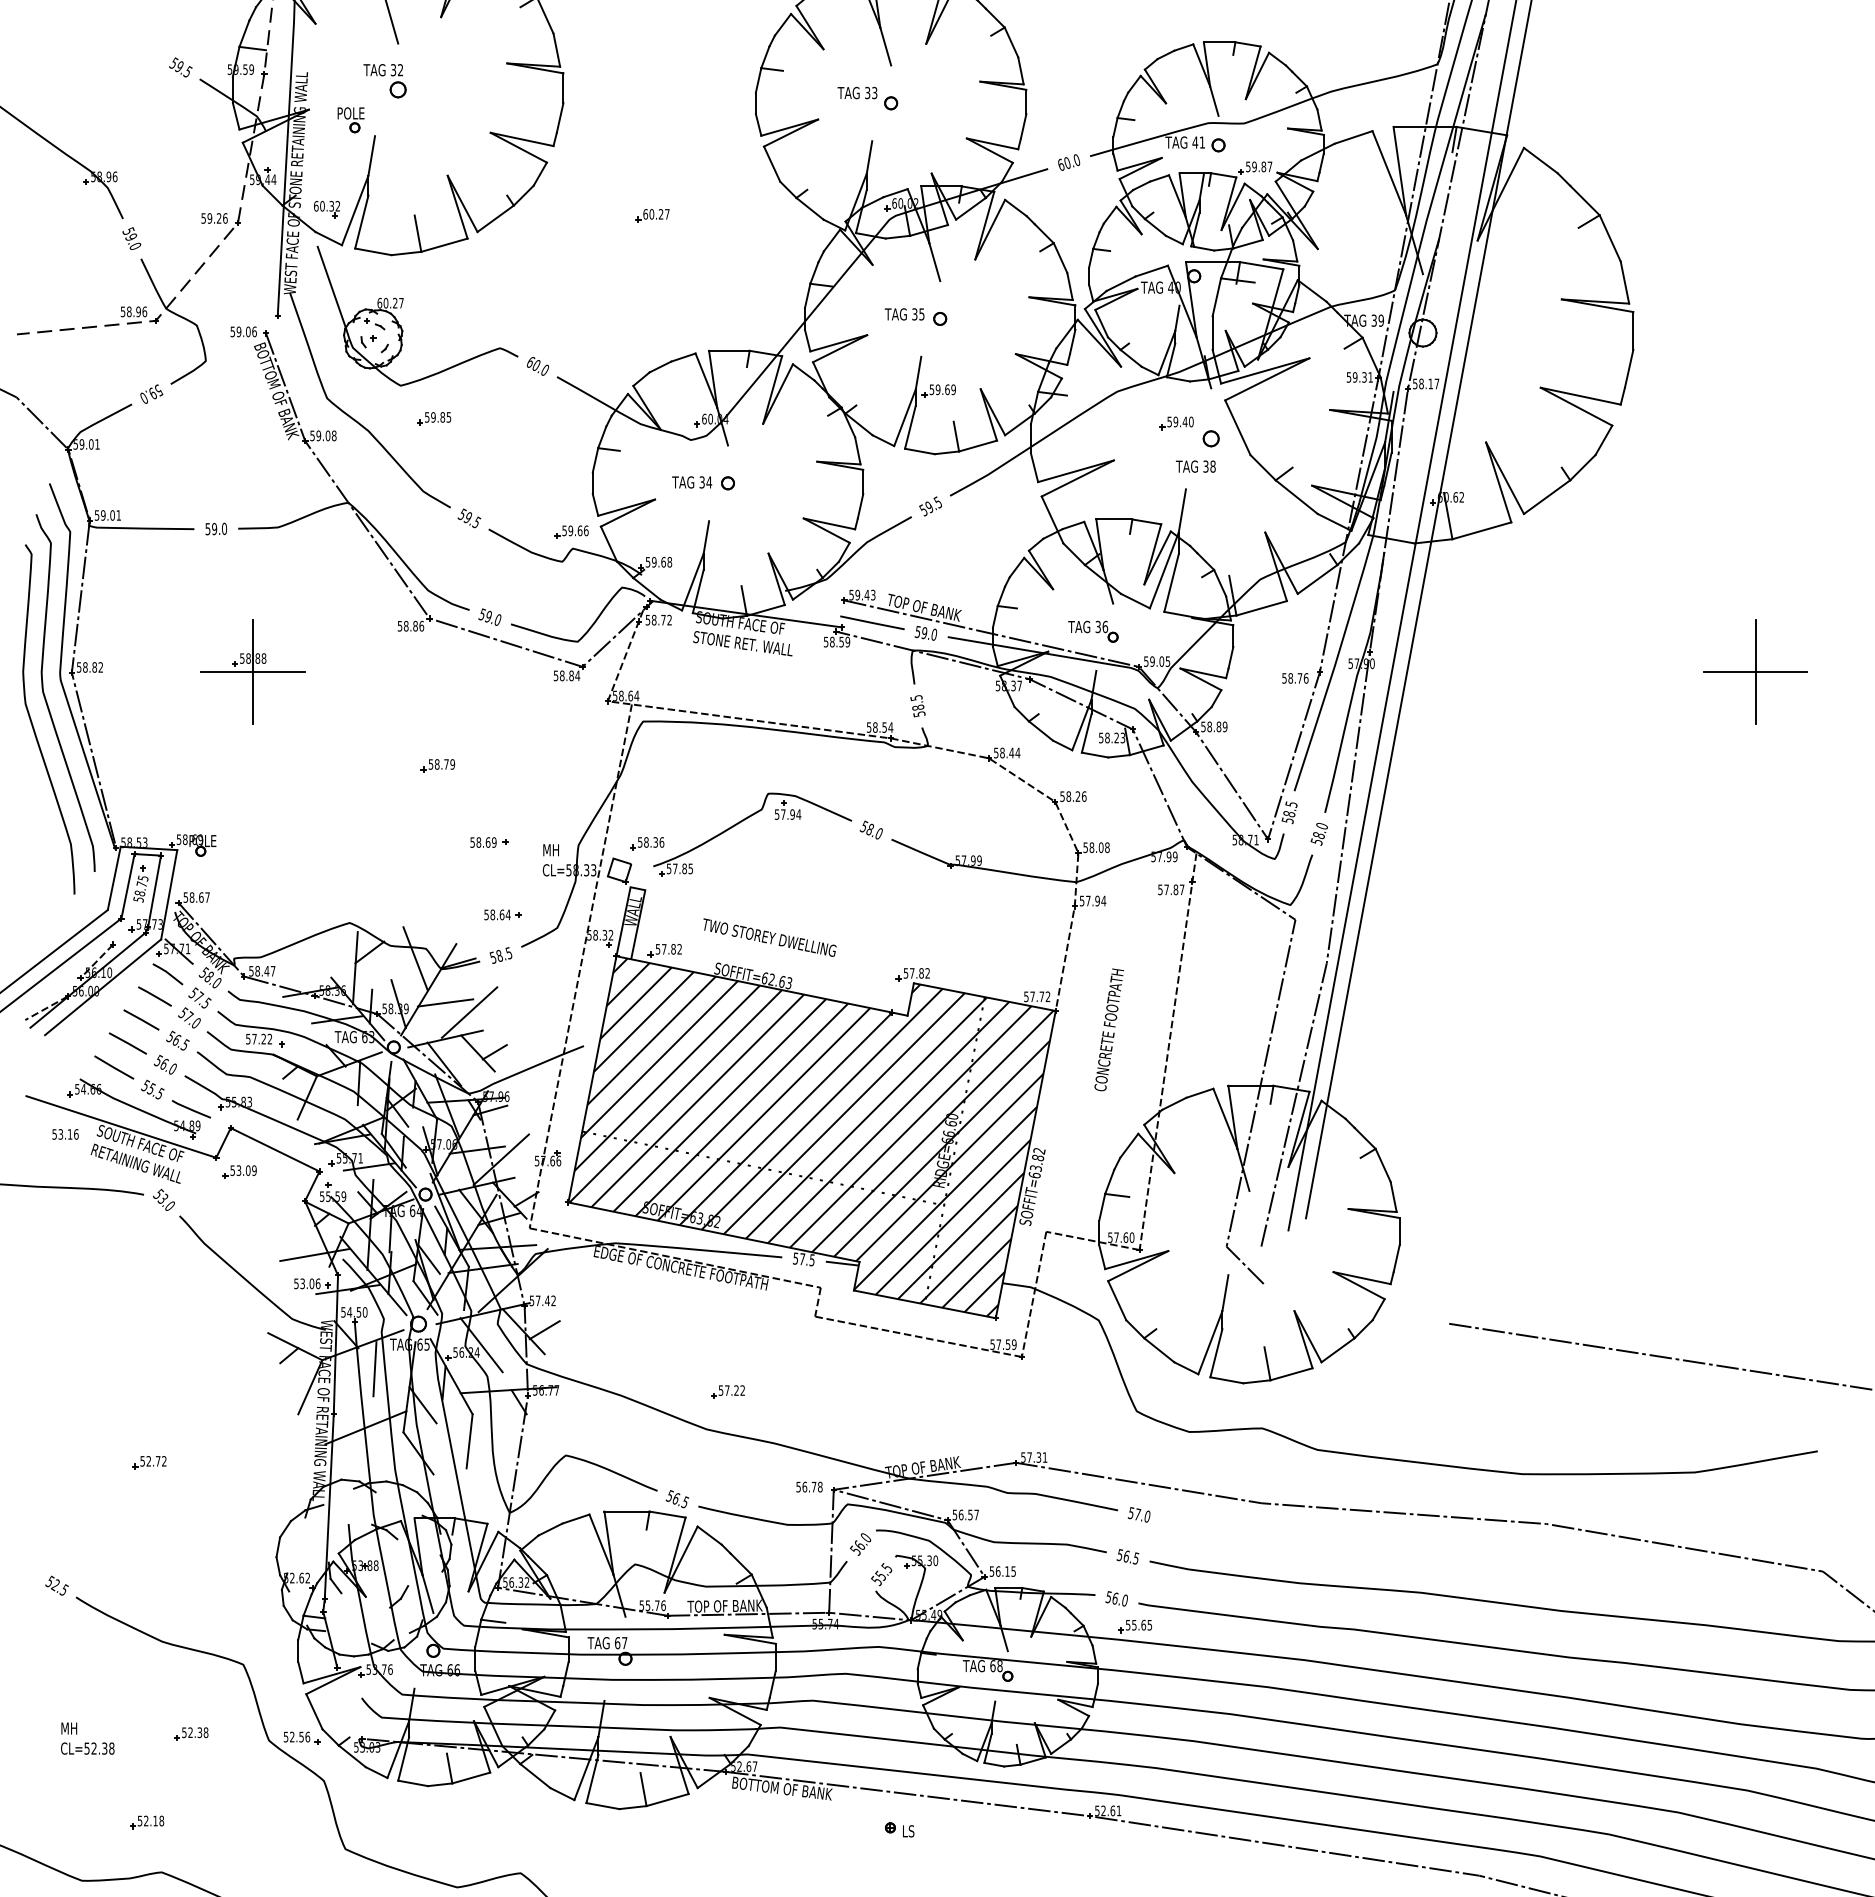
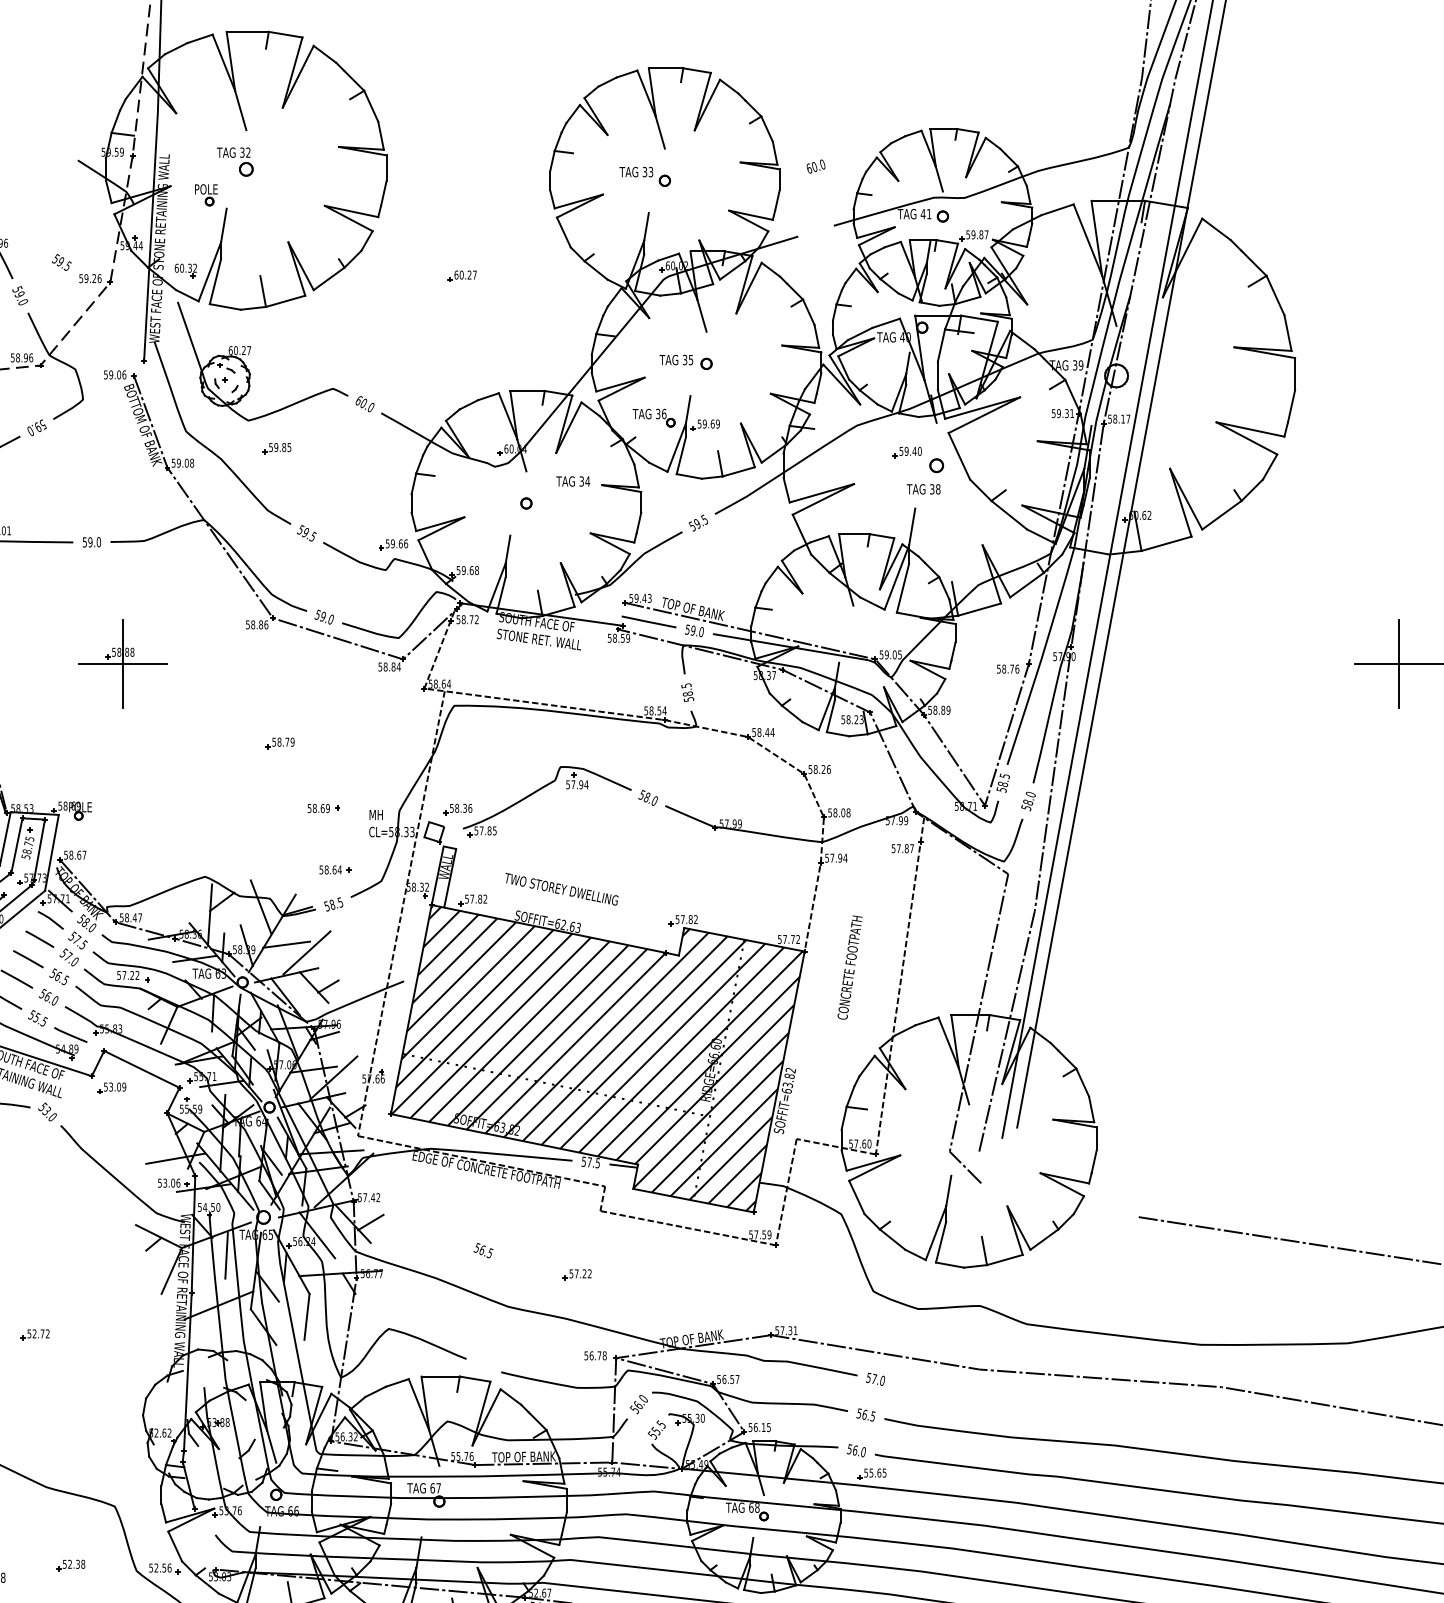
text: (180, 67) -> (61, 262), moved
text: (1069, 162) -> (816, 166), moved
text: (692, 482) -> (573, 481), moved
part: (1093, 631) -> (654, 417), moved
part: (727, 1391) -> (576, 1274), moved
text: (677, 1499) -> (483, 1250), moved

